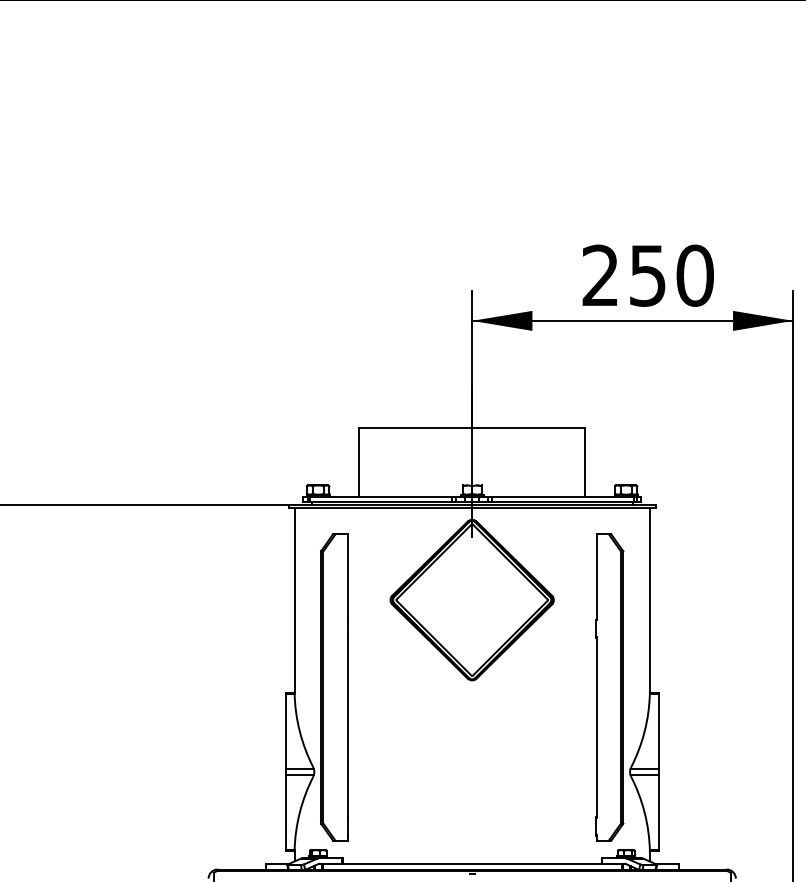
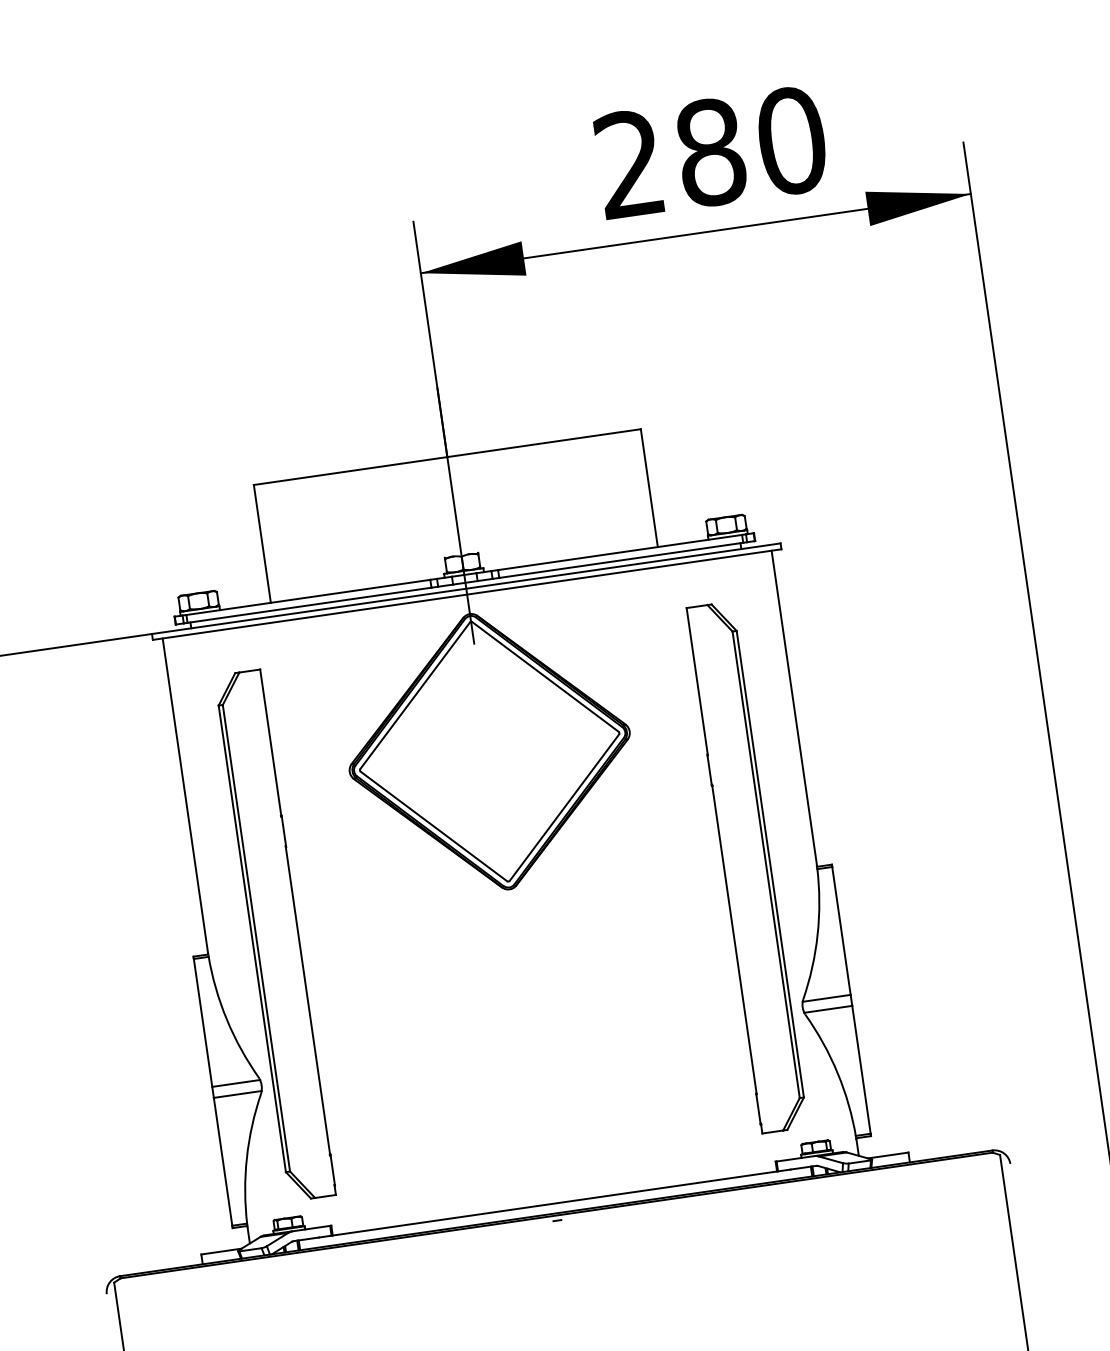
text: (647, 275) -> (709, 152), 250 -> 280

